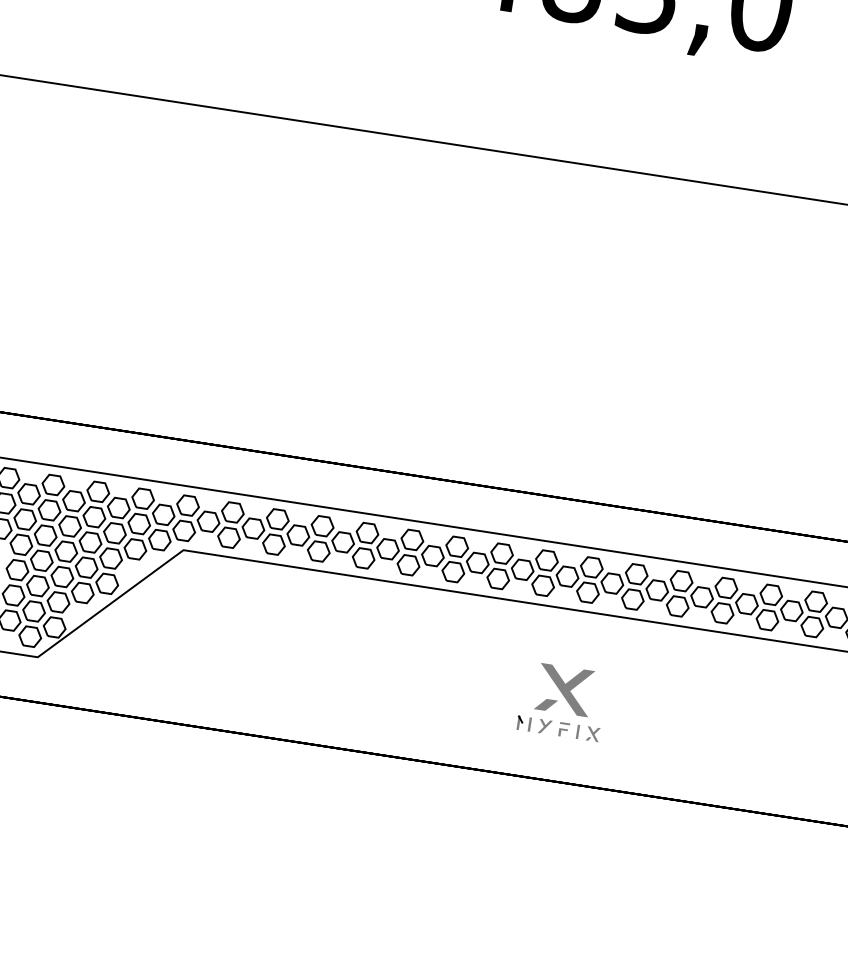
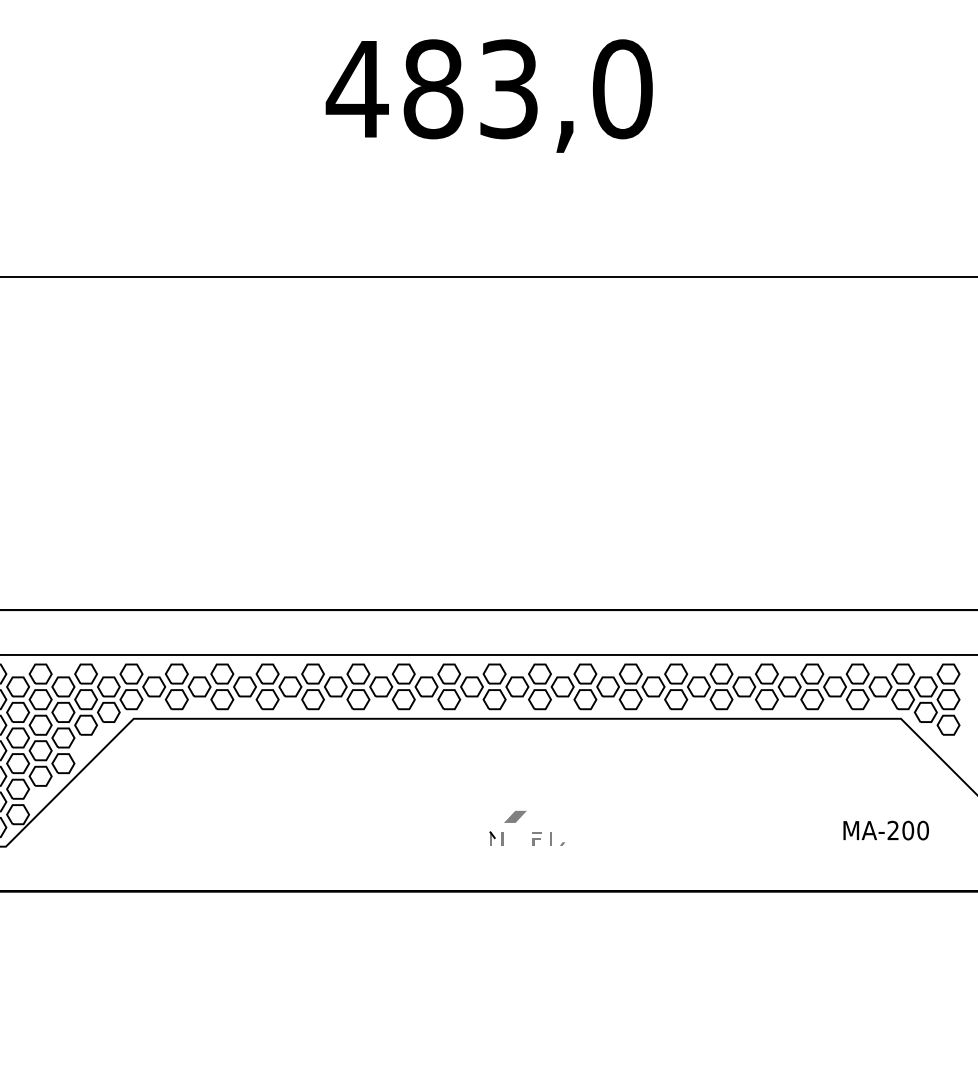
part: (564, 690) -> (531, 799), removed
fill: (544, 726) -> (517, 838), removed
fill: (593, 733) -> (566, 838), removed

